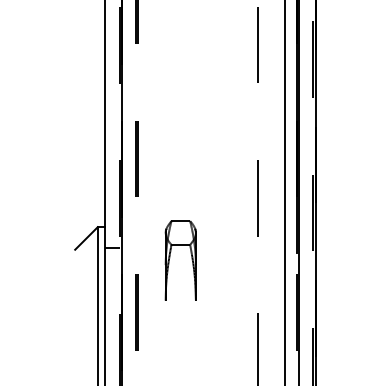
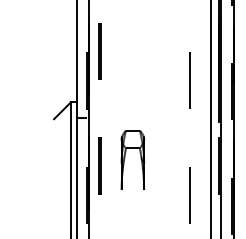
part: (170, 258) -> (125, 158), moved

